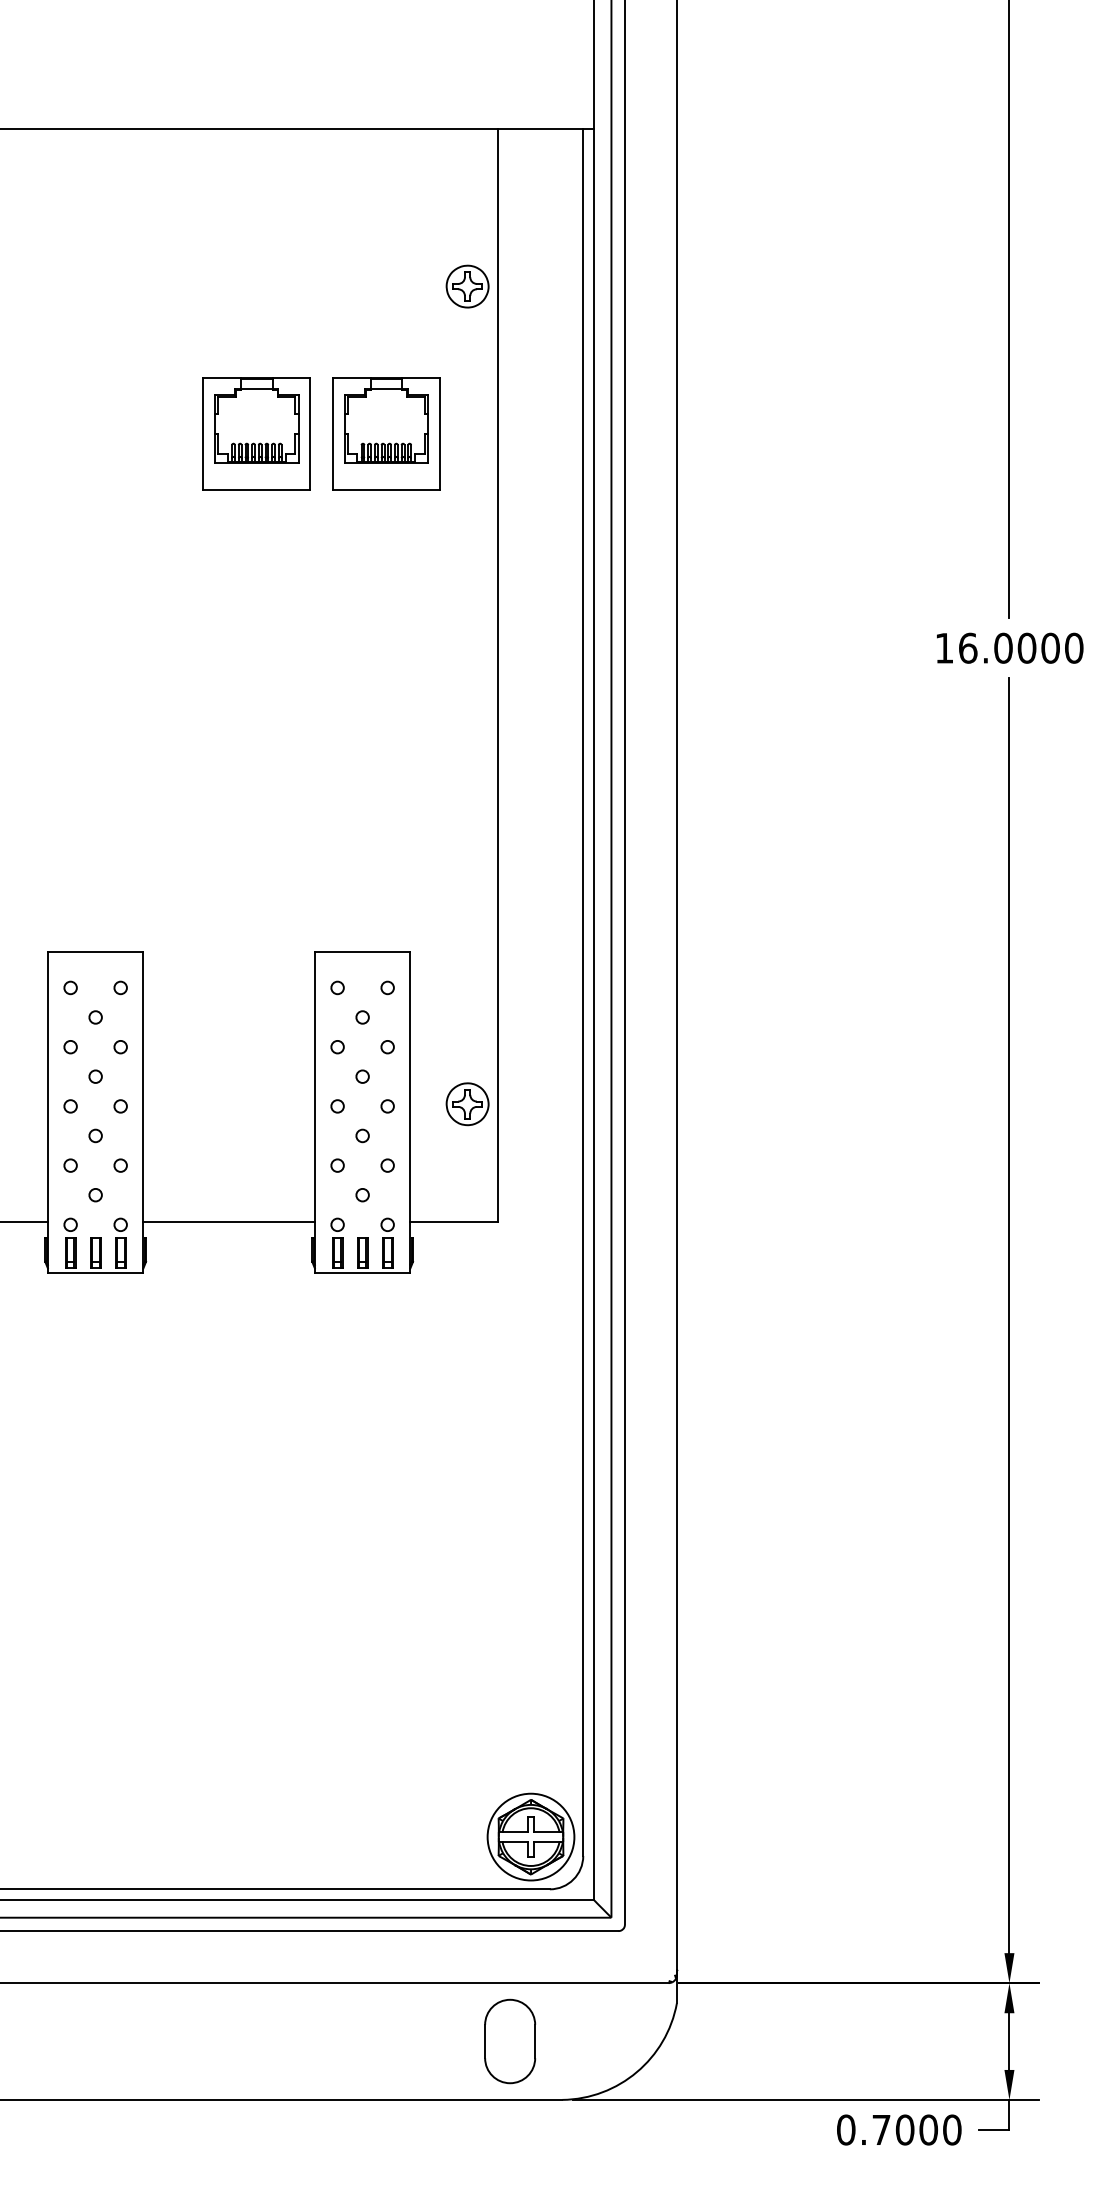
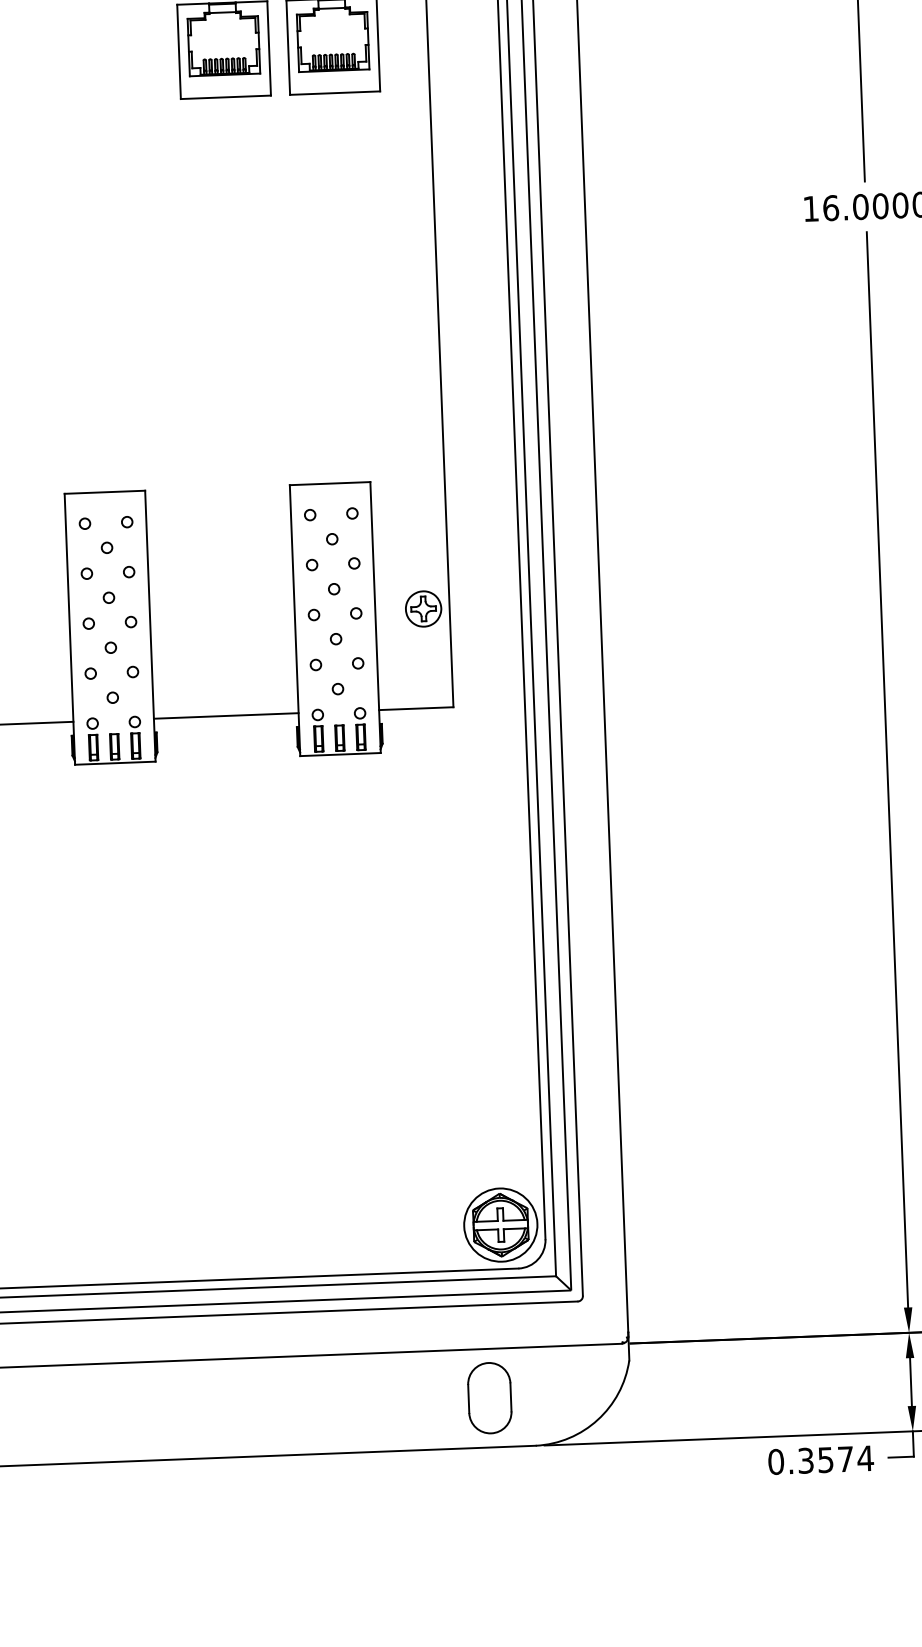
text: (916, 2129) -> (835, 1459), 0.7000 -> 0.3574

